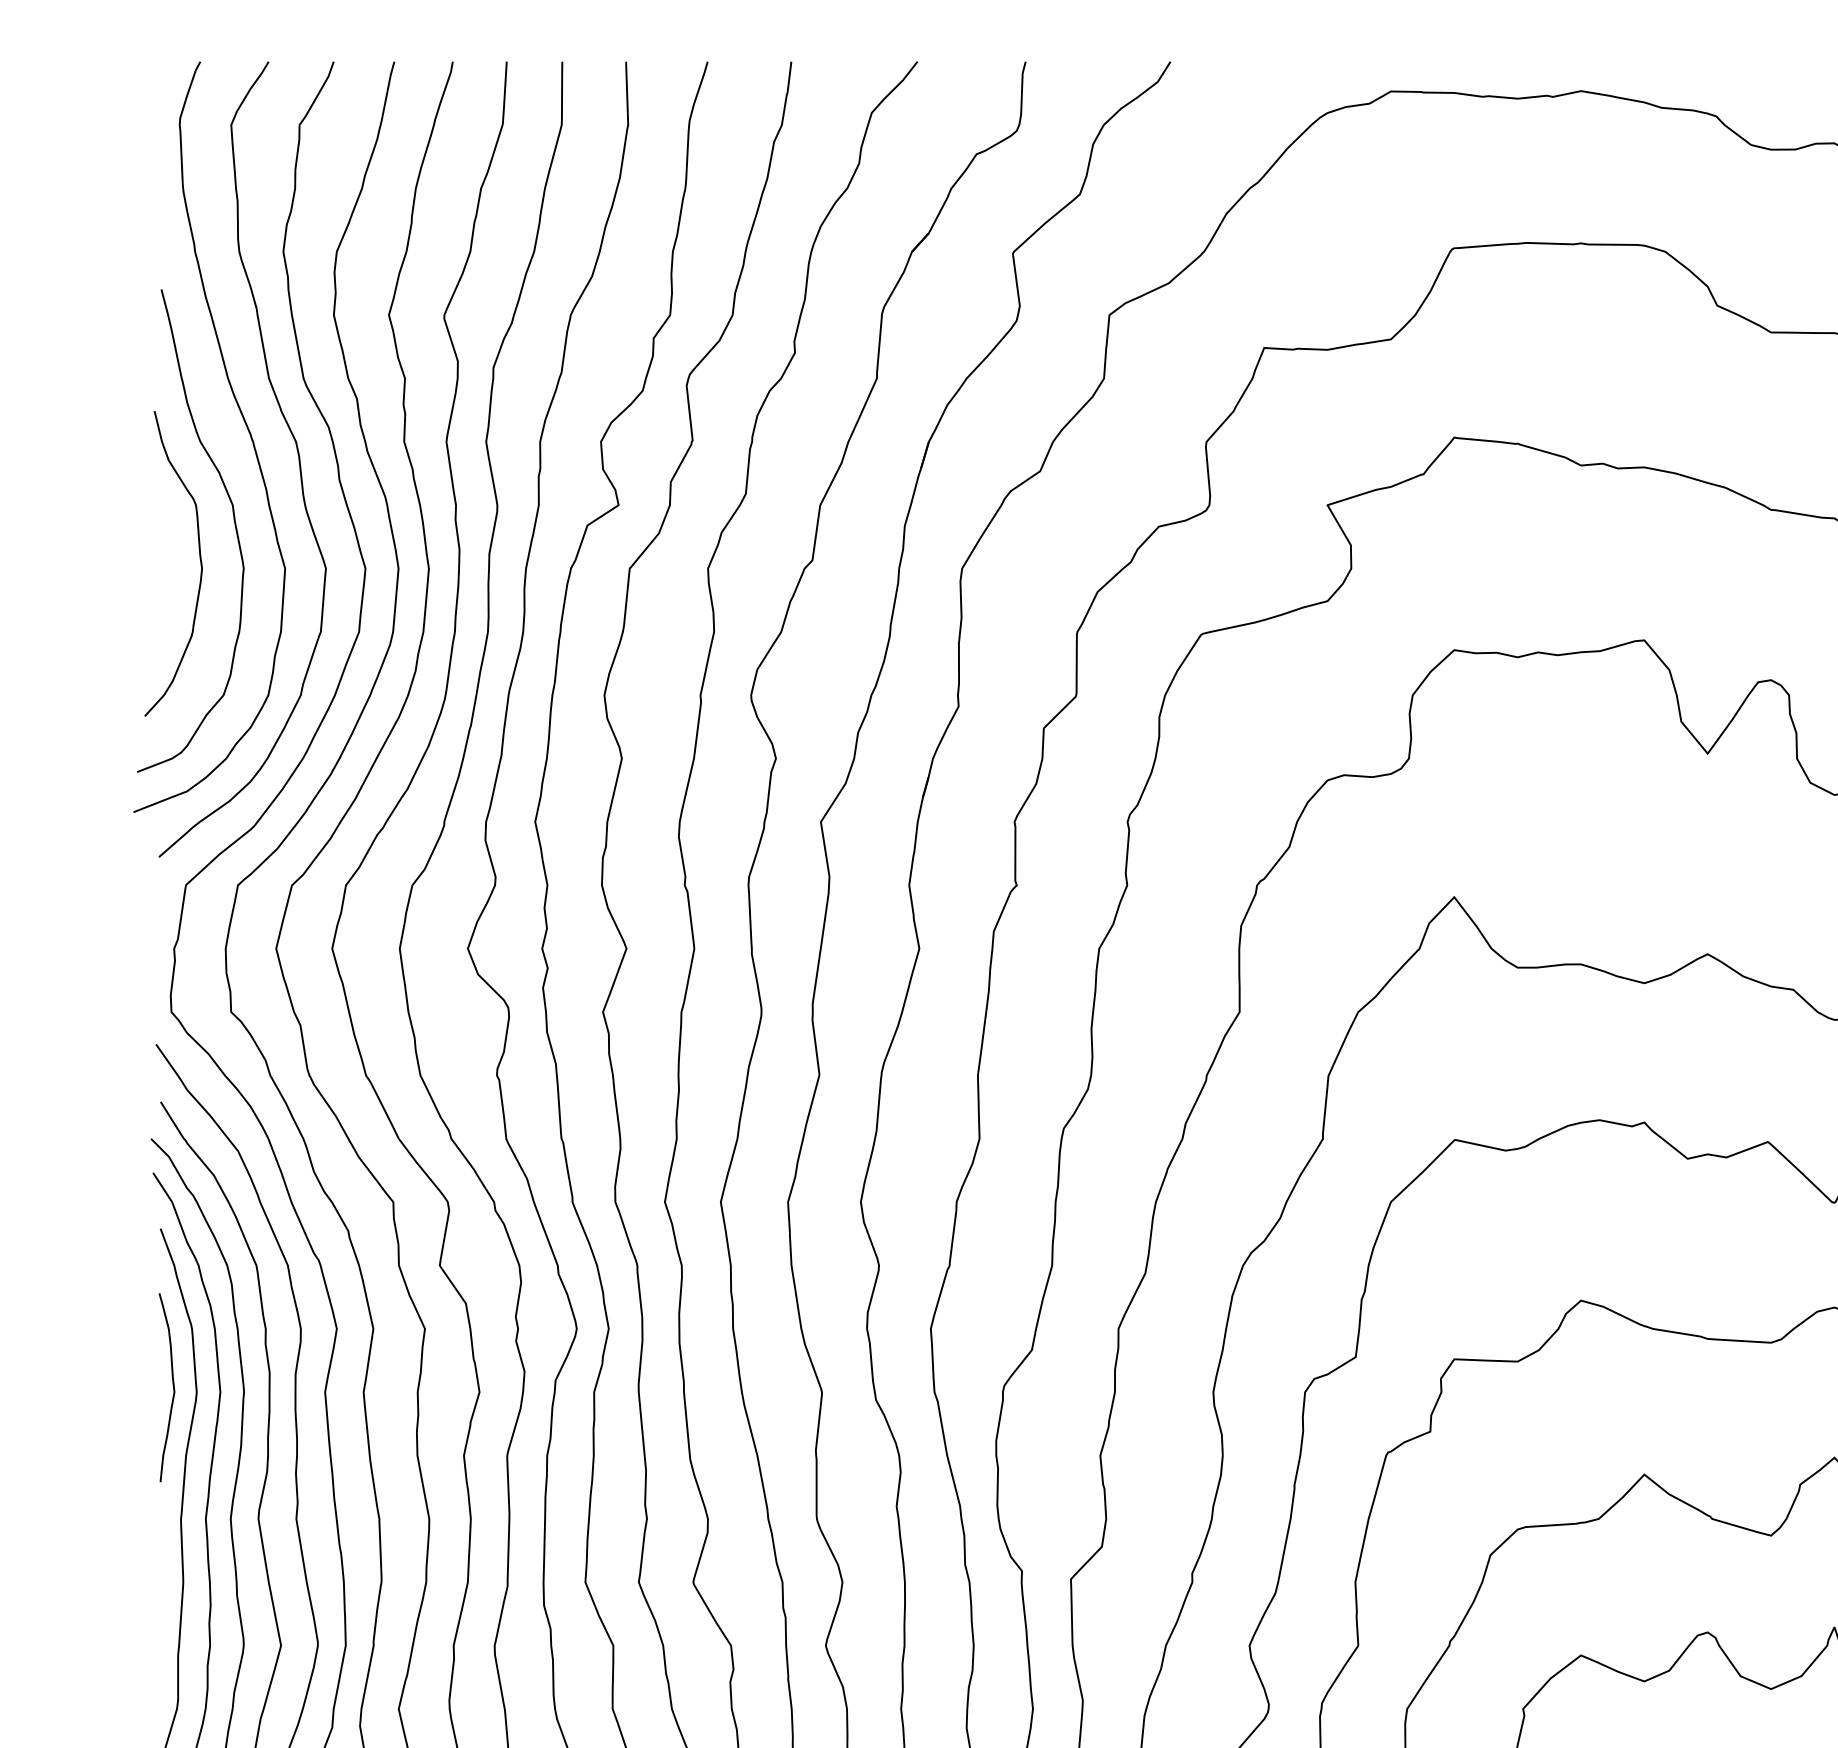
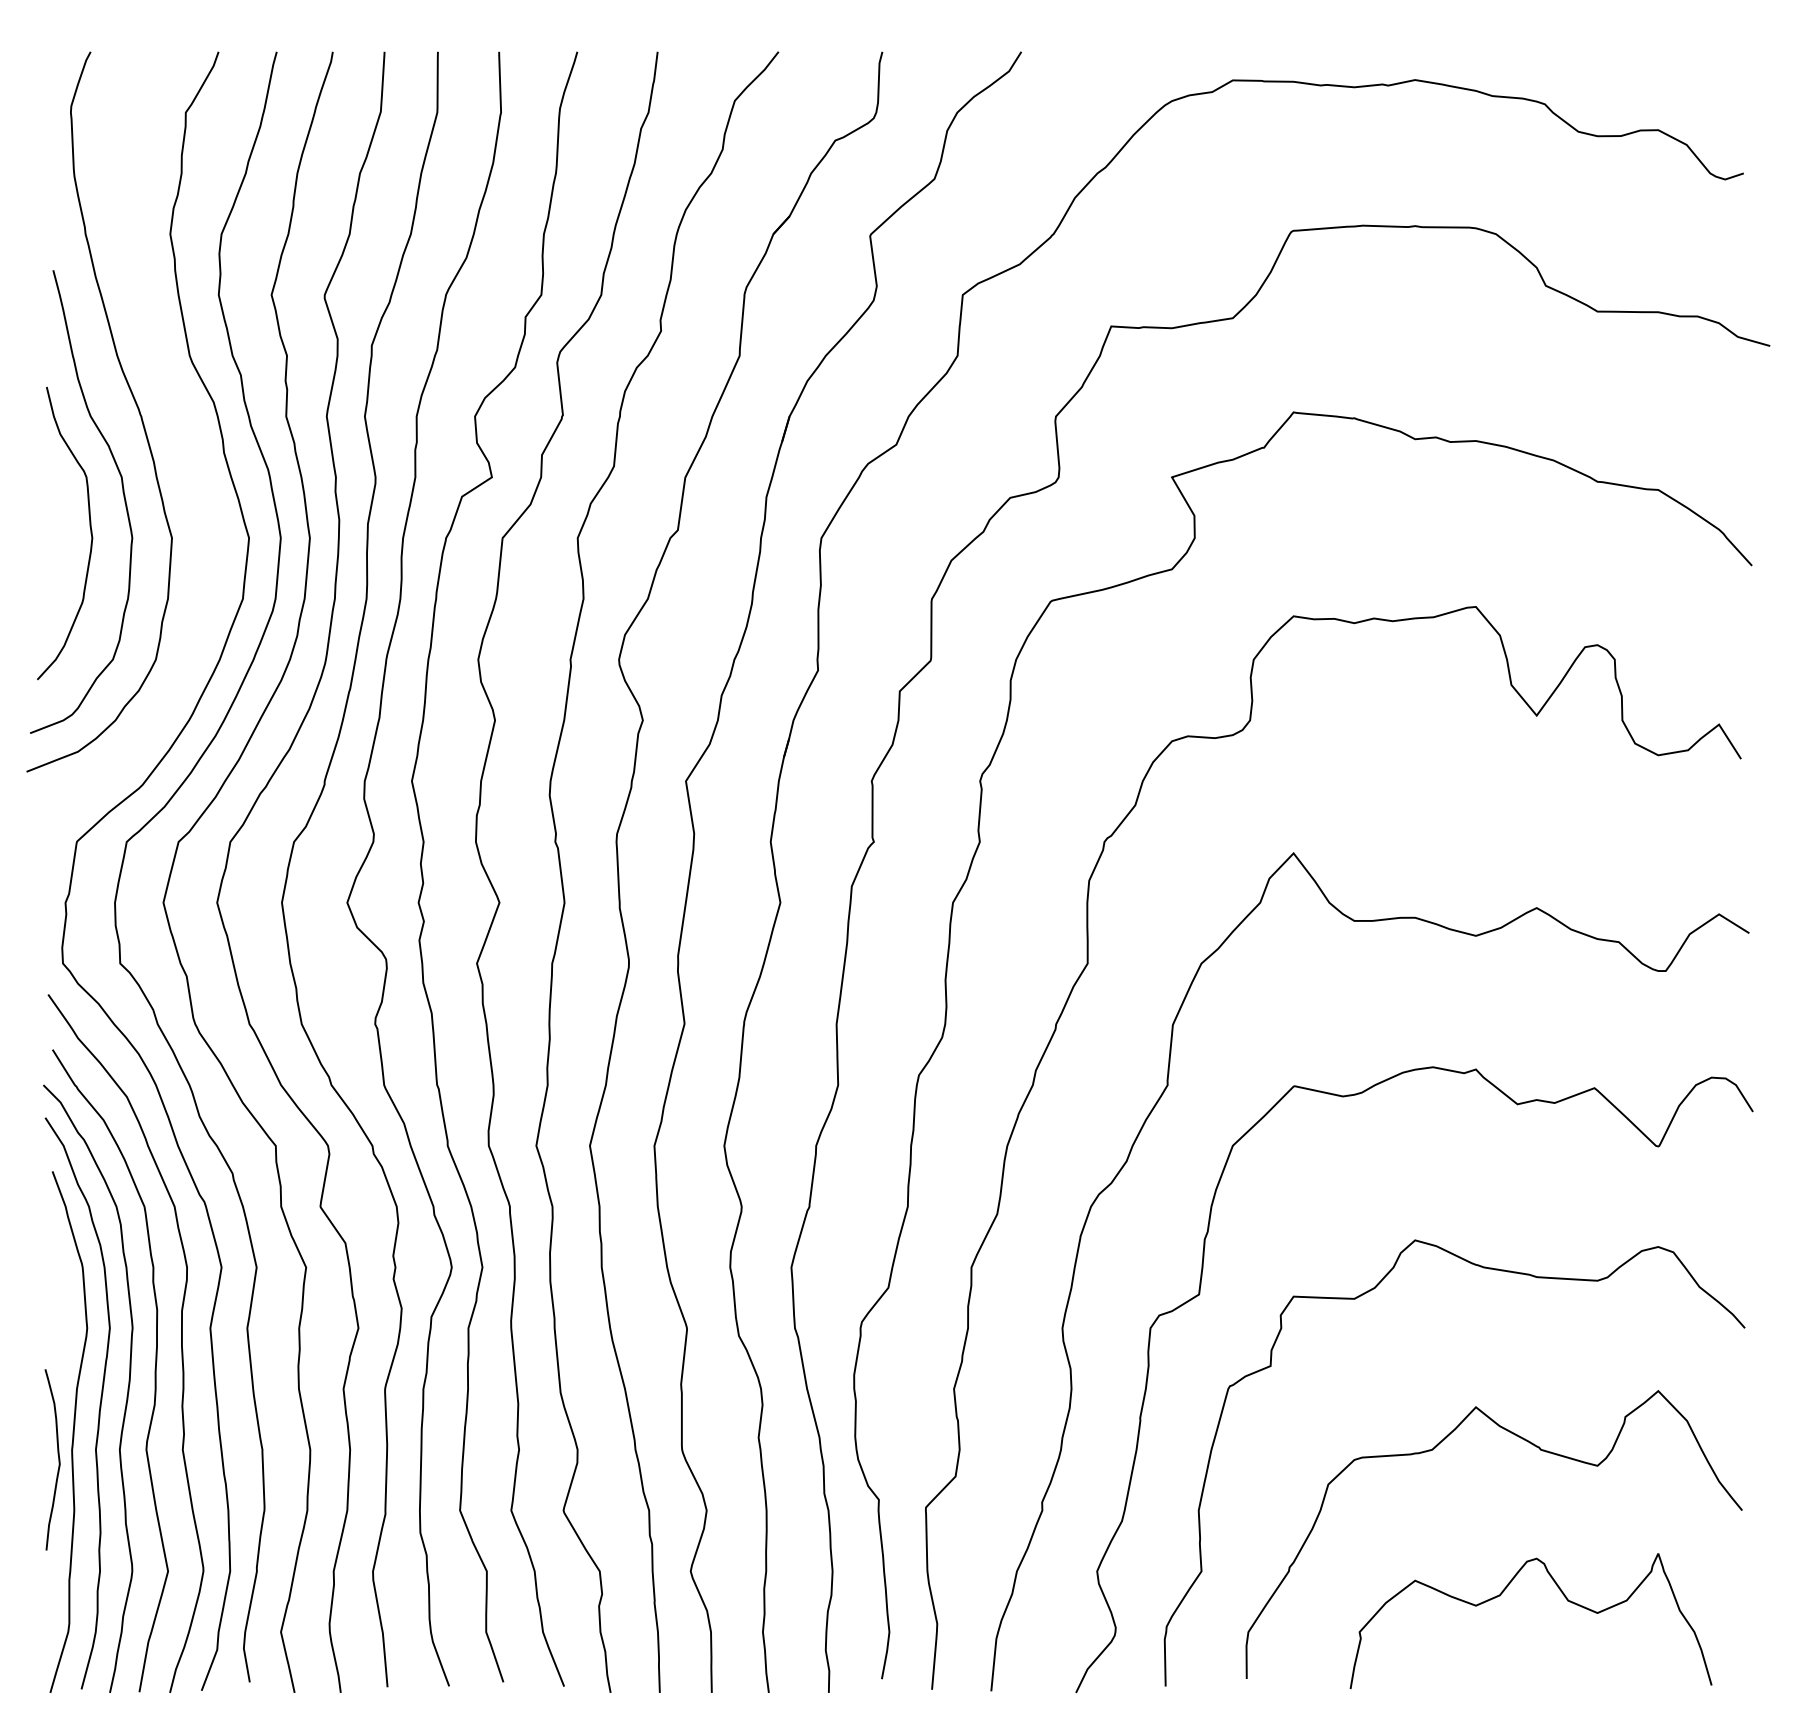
curve: (296, 448) -> (182, 422), removed
curve: (173, 1387) -> (58, 1459), moved

